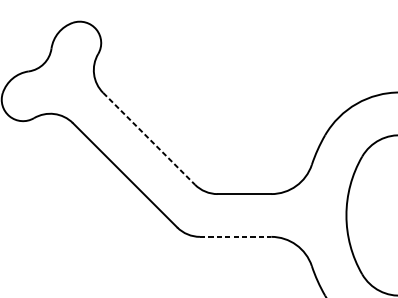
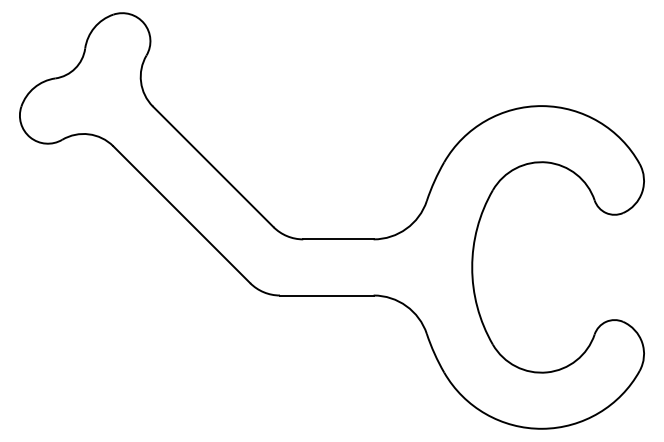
line: (149, 139) -> (213, 167), dashed -> solid
line: (235, 236) -> (326, 295), dashed -> solid

